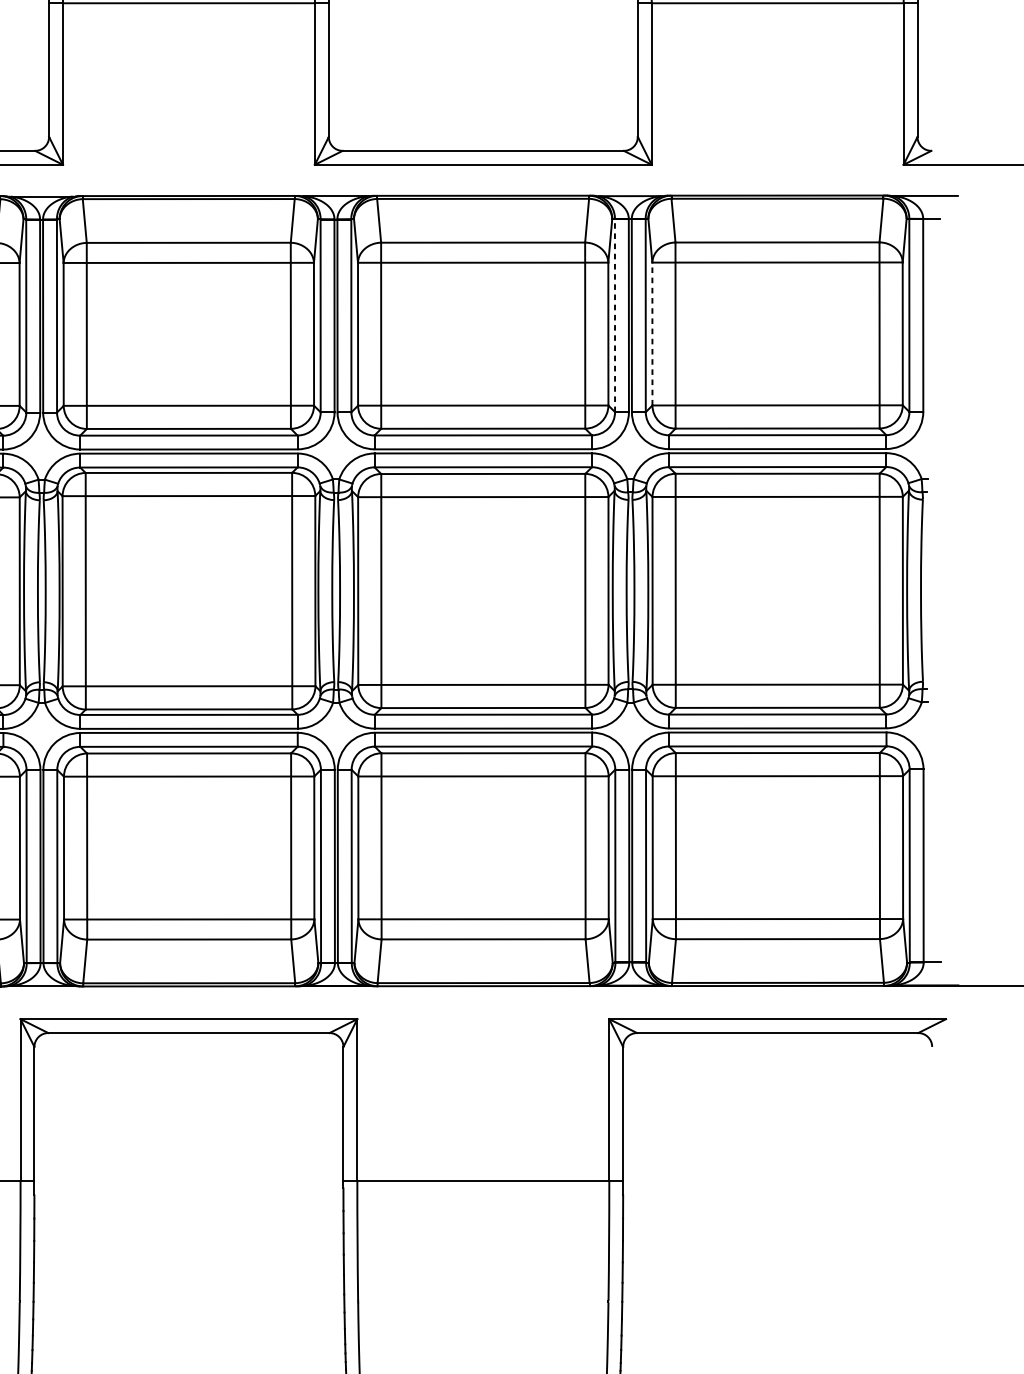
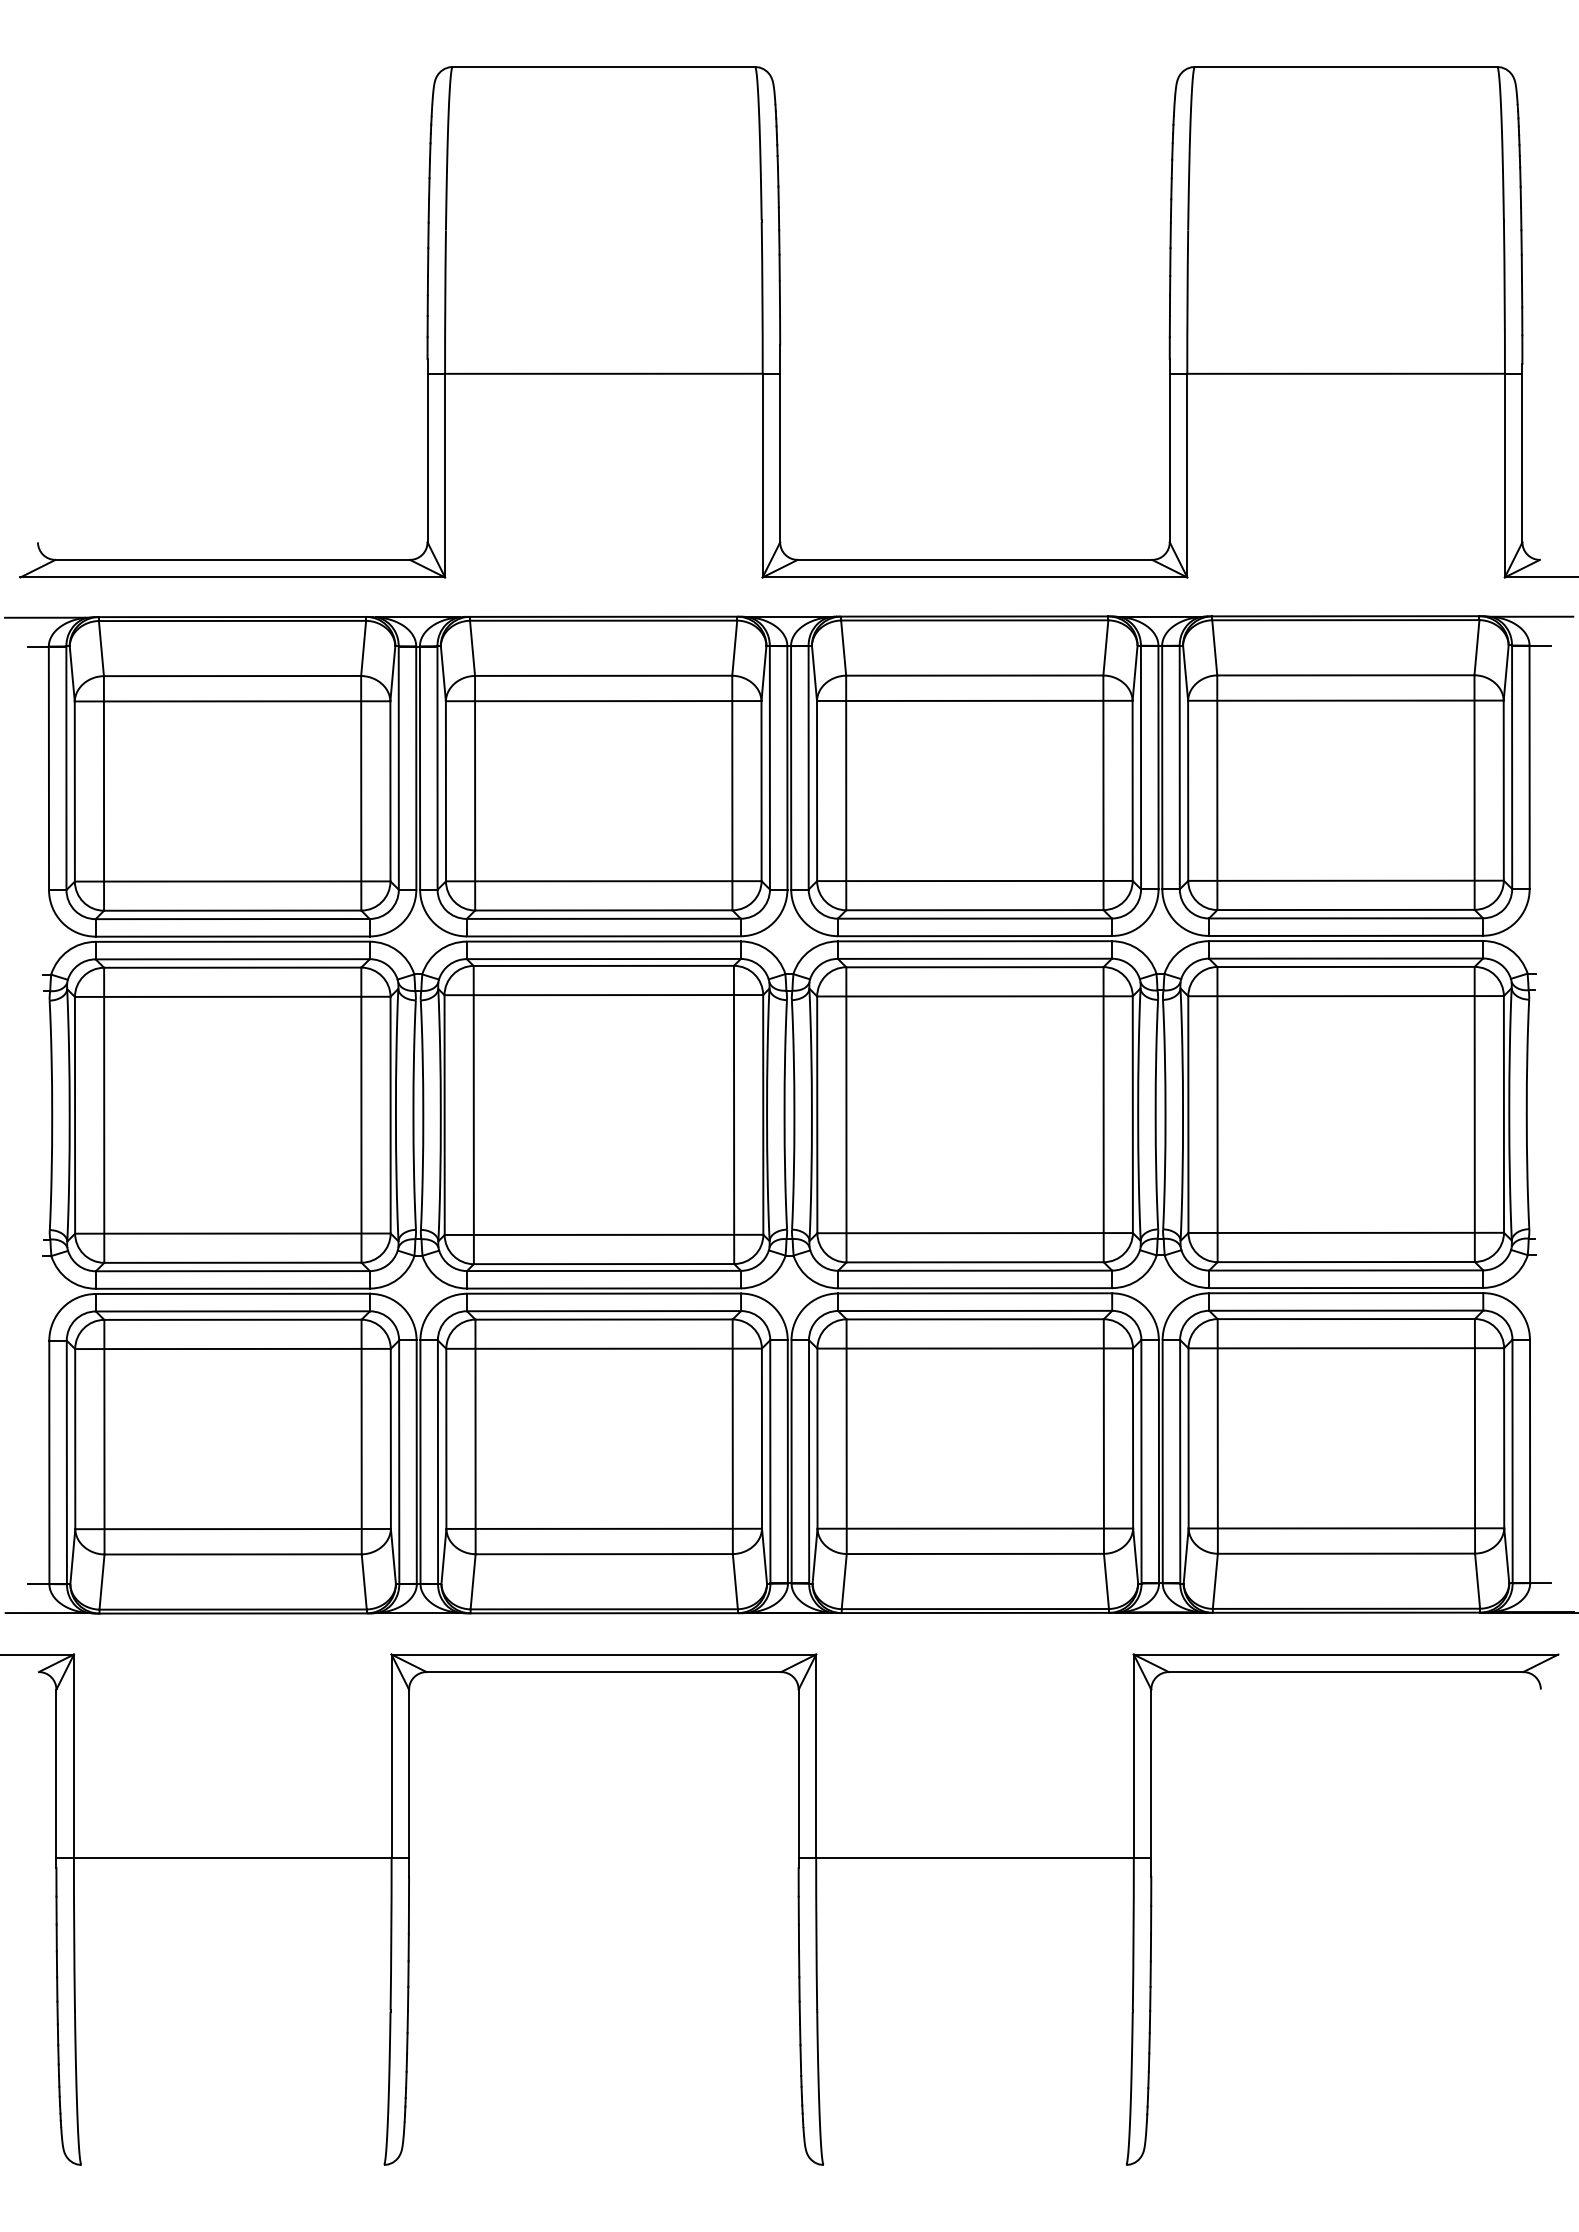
line: (615, 315) -> (1141, 767), dashed -> solid
line: (652, 333) -> (1188, 790), dashed -> solid

